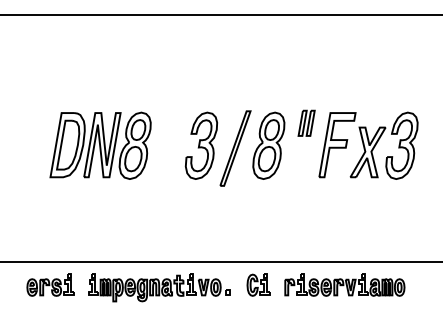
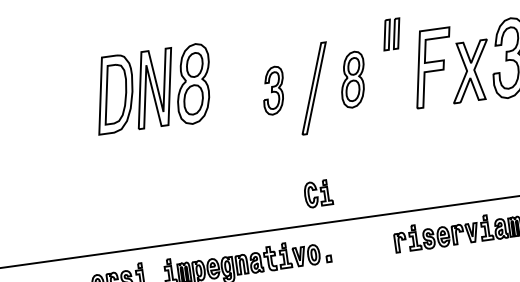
part: (306, 122) -> (391, 33), moved
part: (100, 145) -> (152, 89), moved
part: (200, 145) -> (272, 90), size x0.6
part: (268, 145) -> (352, 79), size x0.7
part: (258, 284) -> (317, 193), moved

